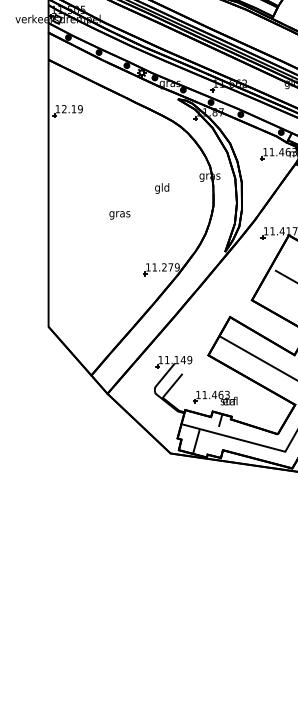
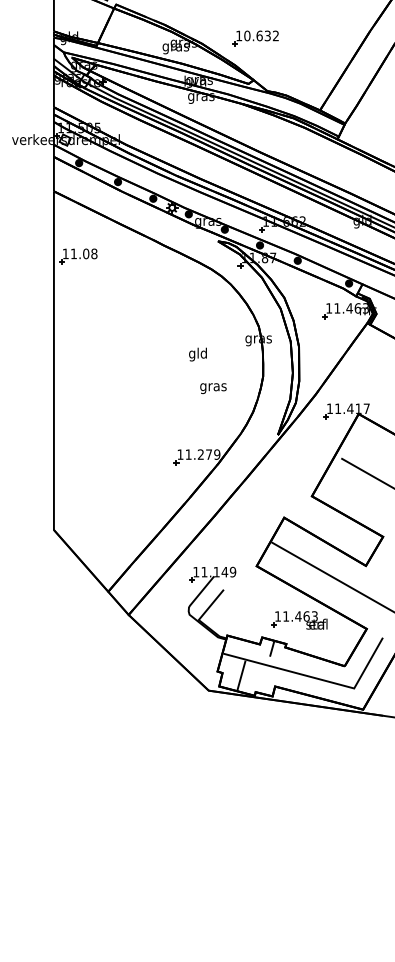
text: (71, 108) -> (83, 253), 12.19 -> 11.08
text: (119, 215) -> (213, 388), moved
part: (215, 398) -> (299, 620), moved

